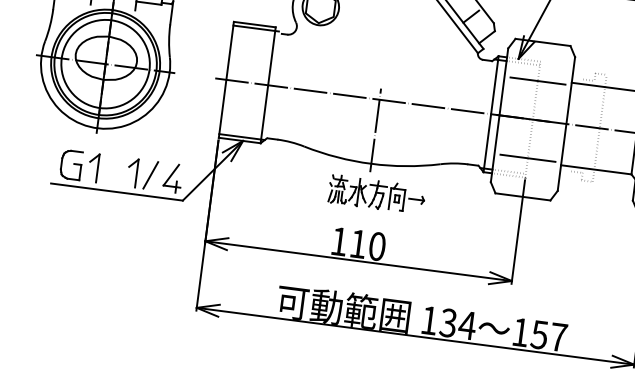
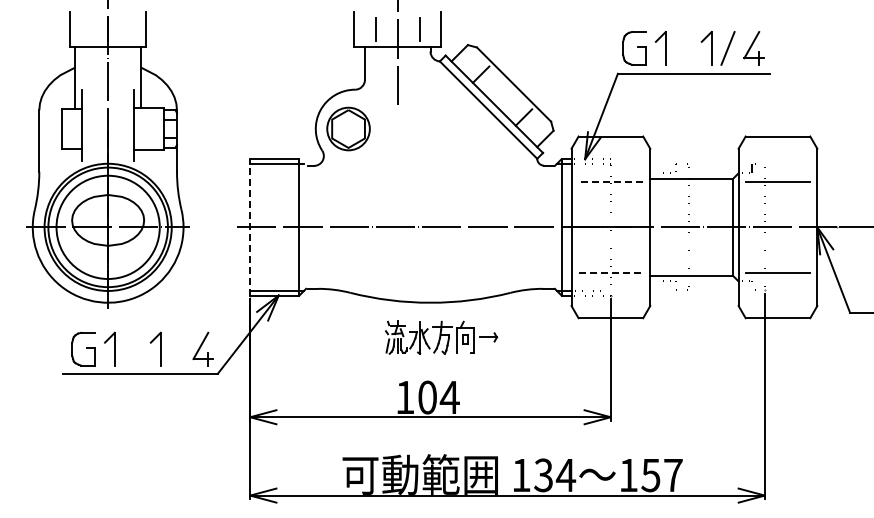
line: (226, 79) -> (250, 226), solid -> dashed
line: (537, 80) -> (610, 181), solid -> dashed
line: (375, 130) -> (430, 263), removed
line: (528, 158) -> (611, 272), solid -> dashed
line: (150, 174) -> (176, 348), removed
text: (367, 245) -> (438, 397), 110 -> 104

